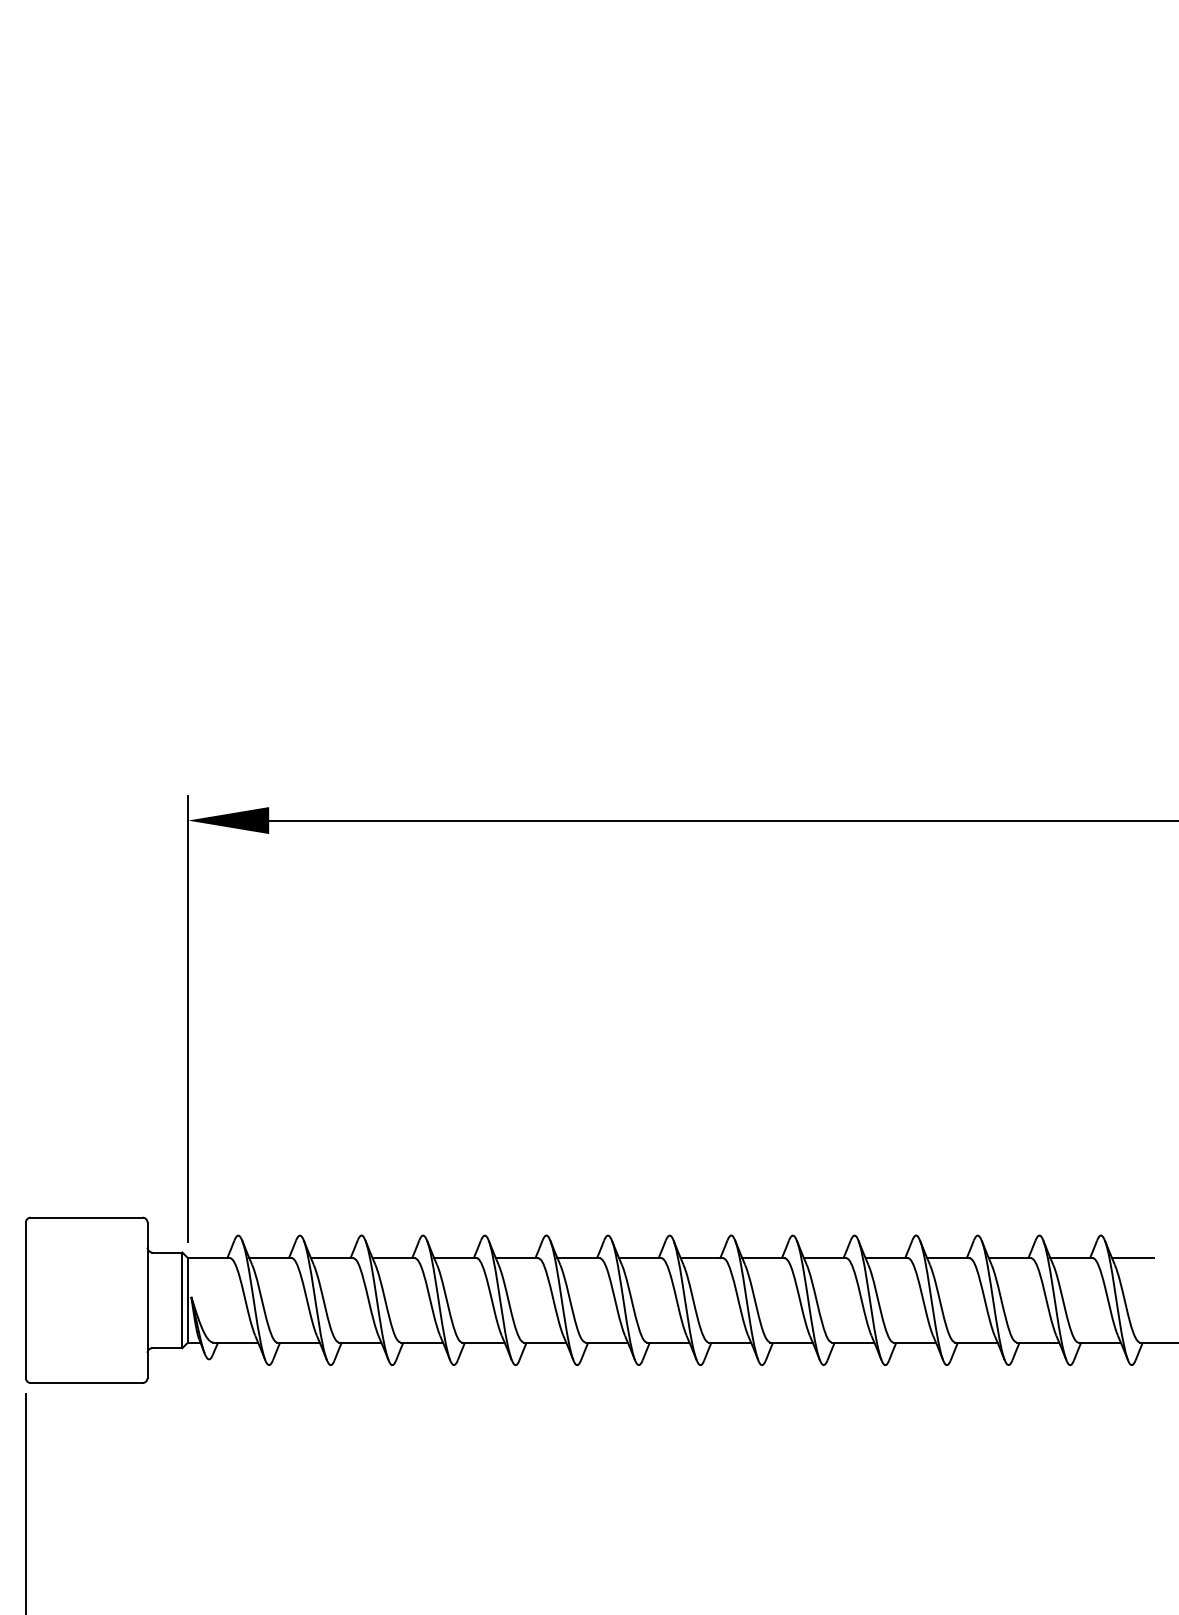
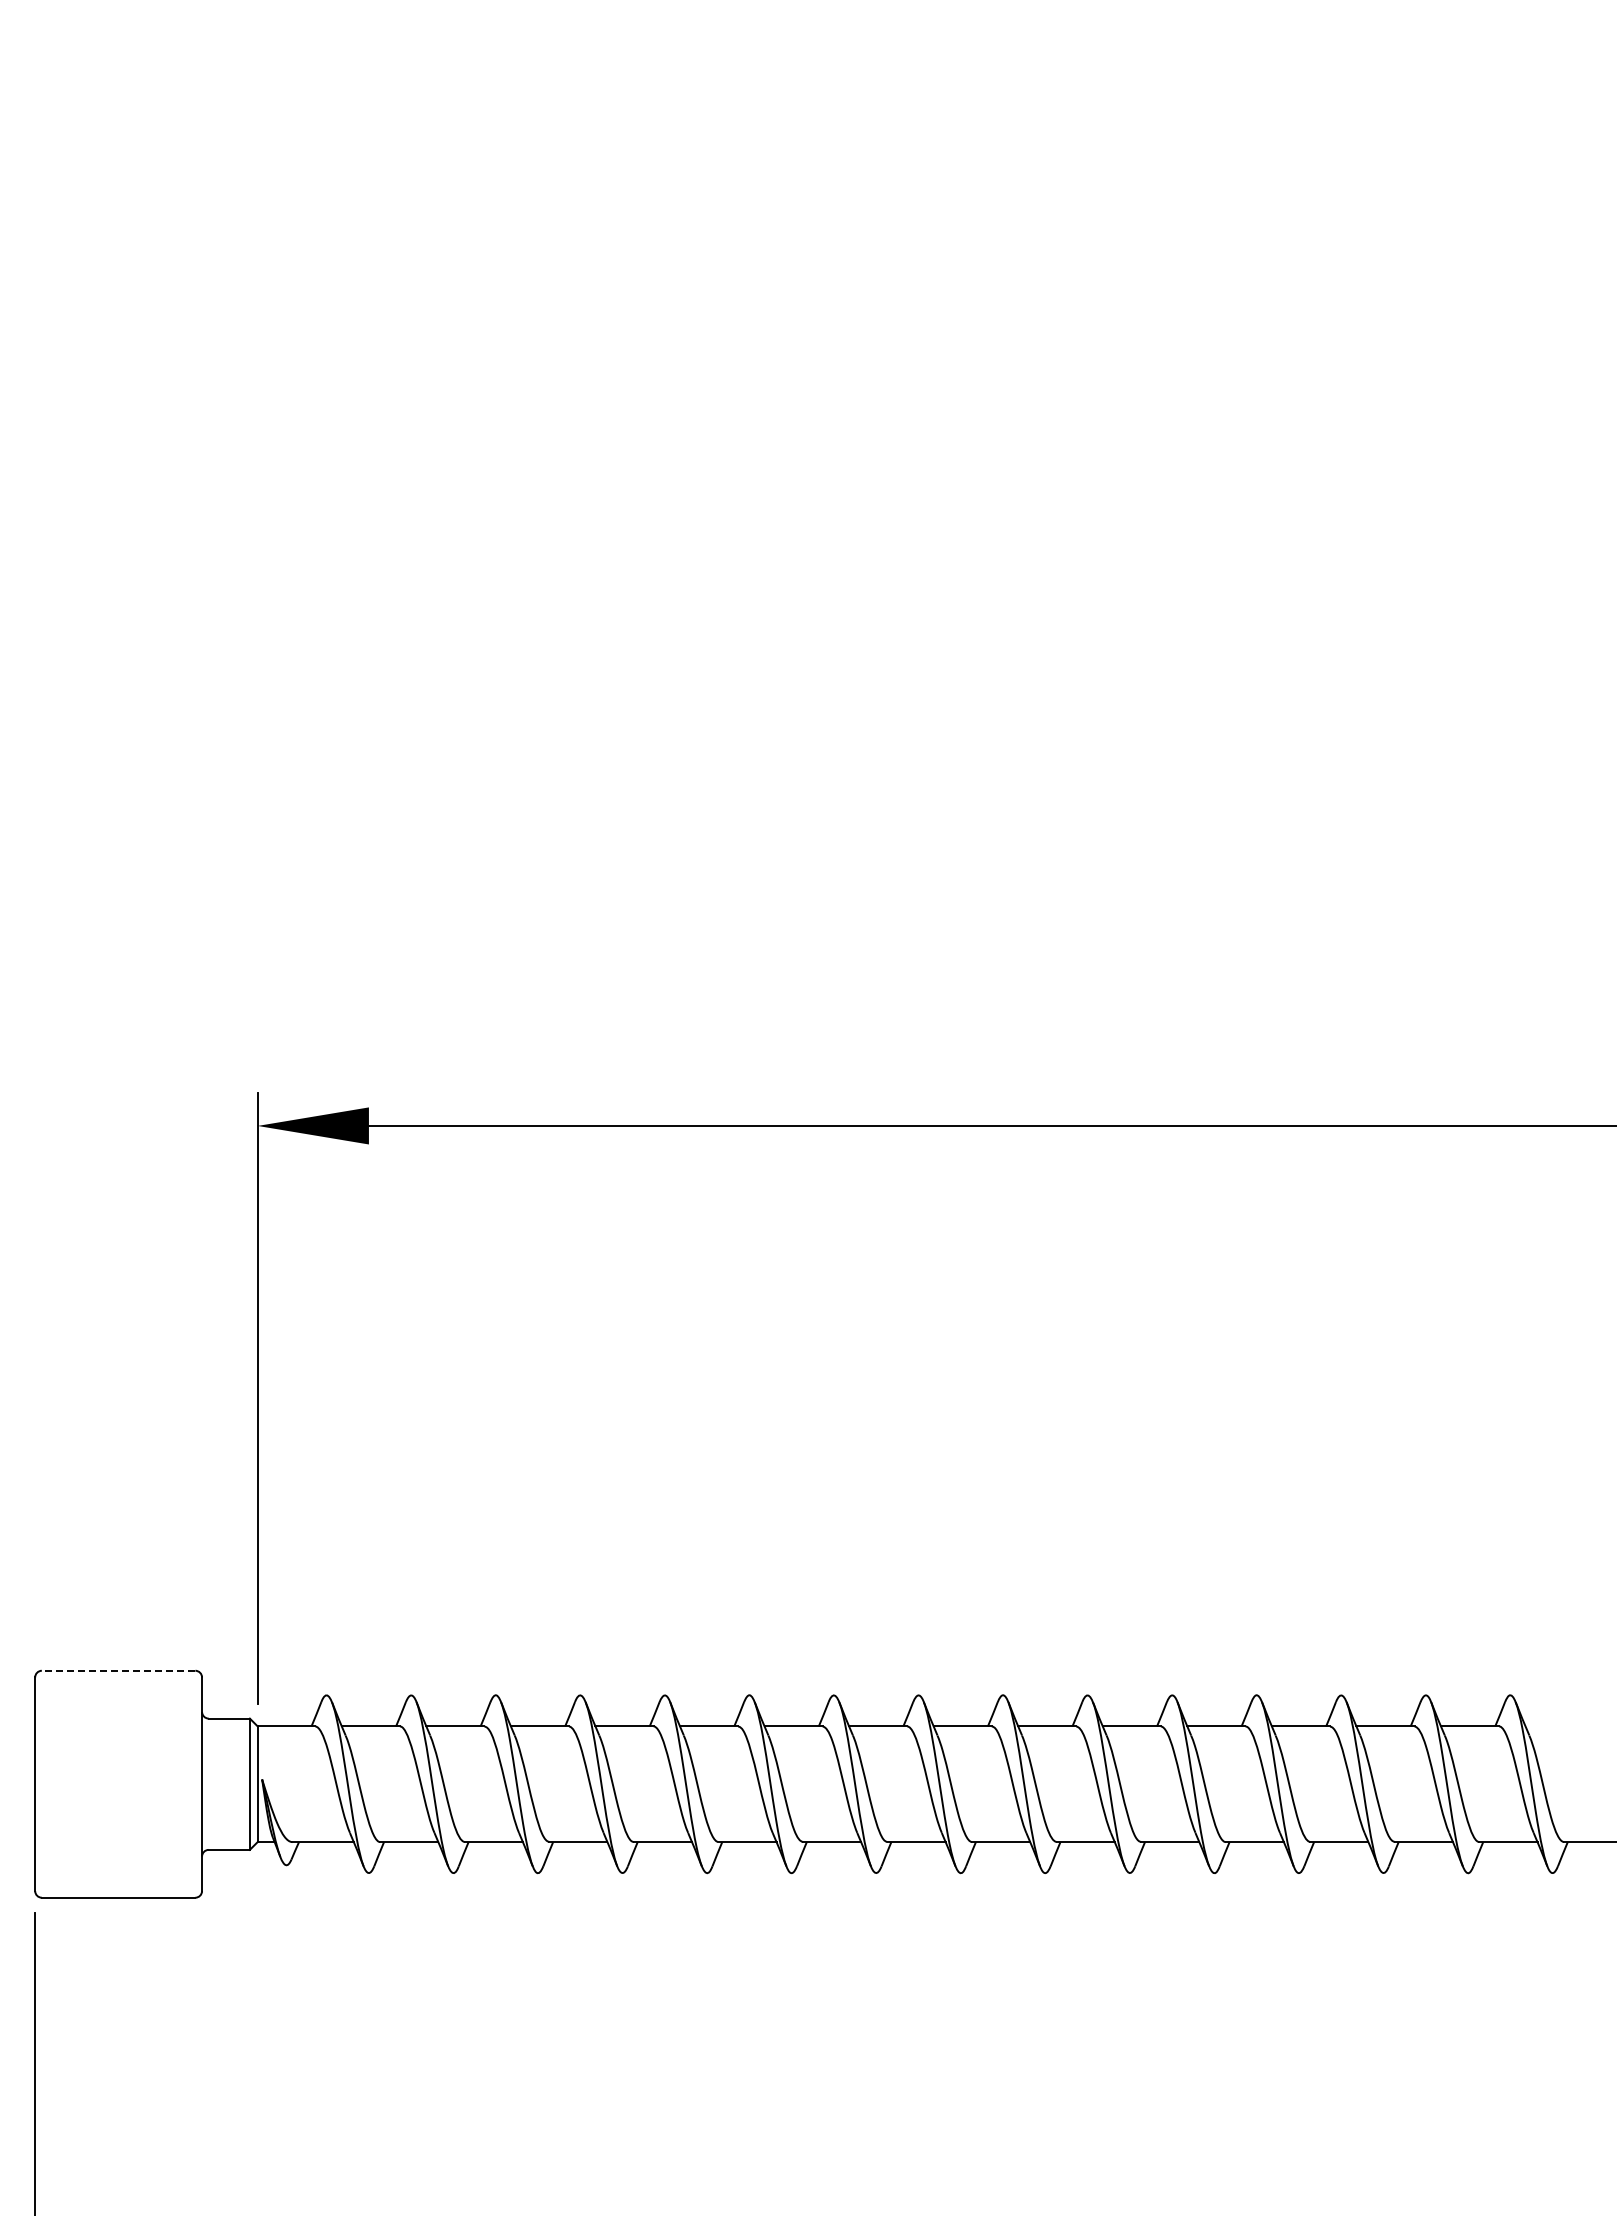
line: (86, 1217) -> (118, 1670), solid -> dashed
line: (1133, 1258) -> (1554, 1726), removed

